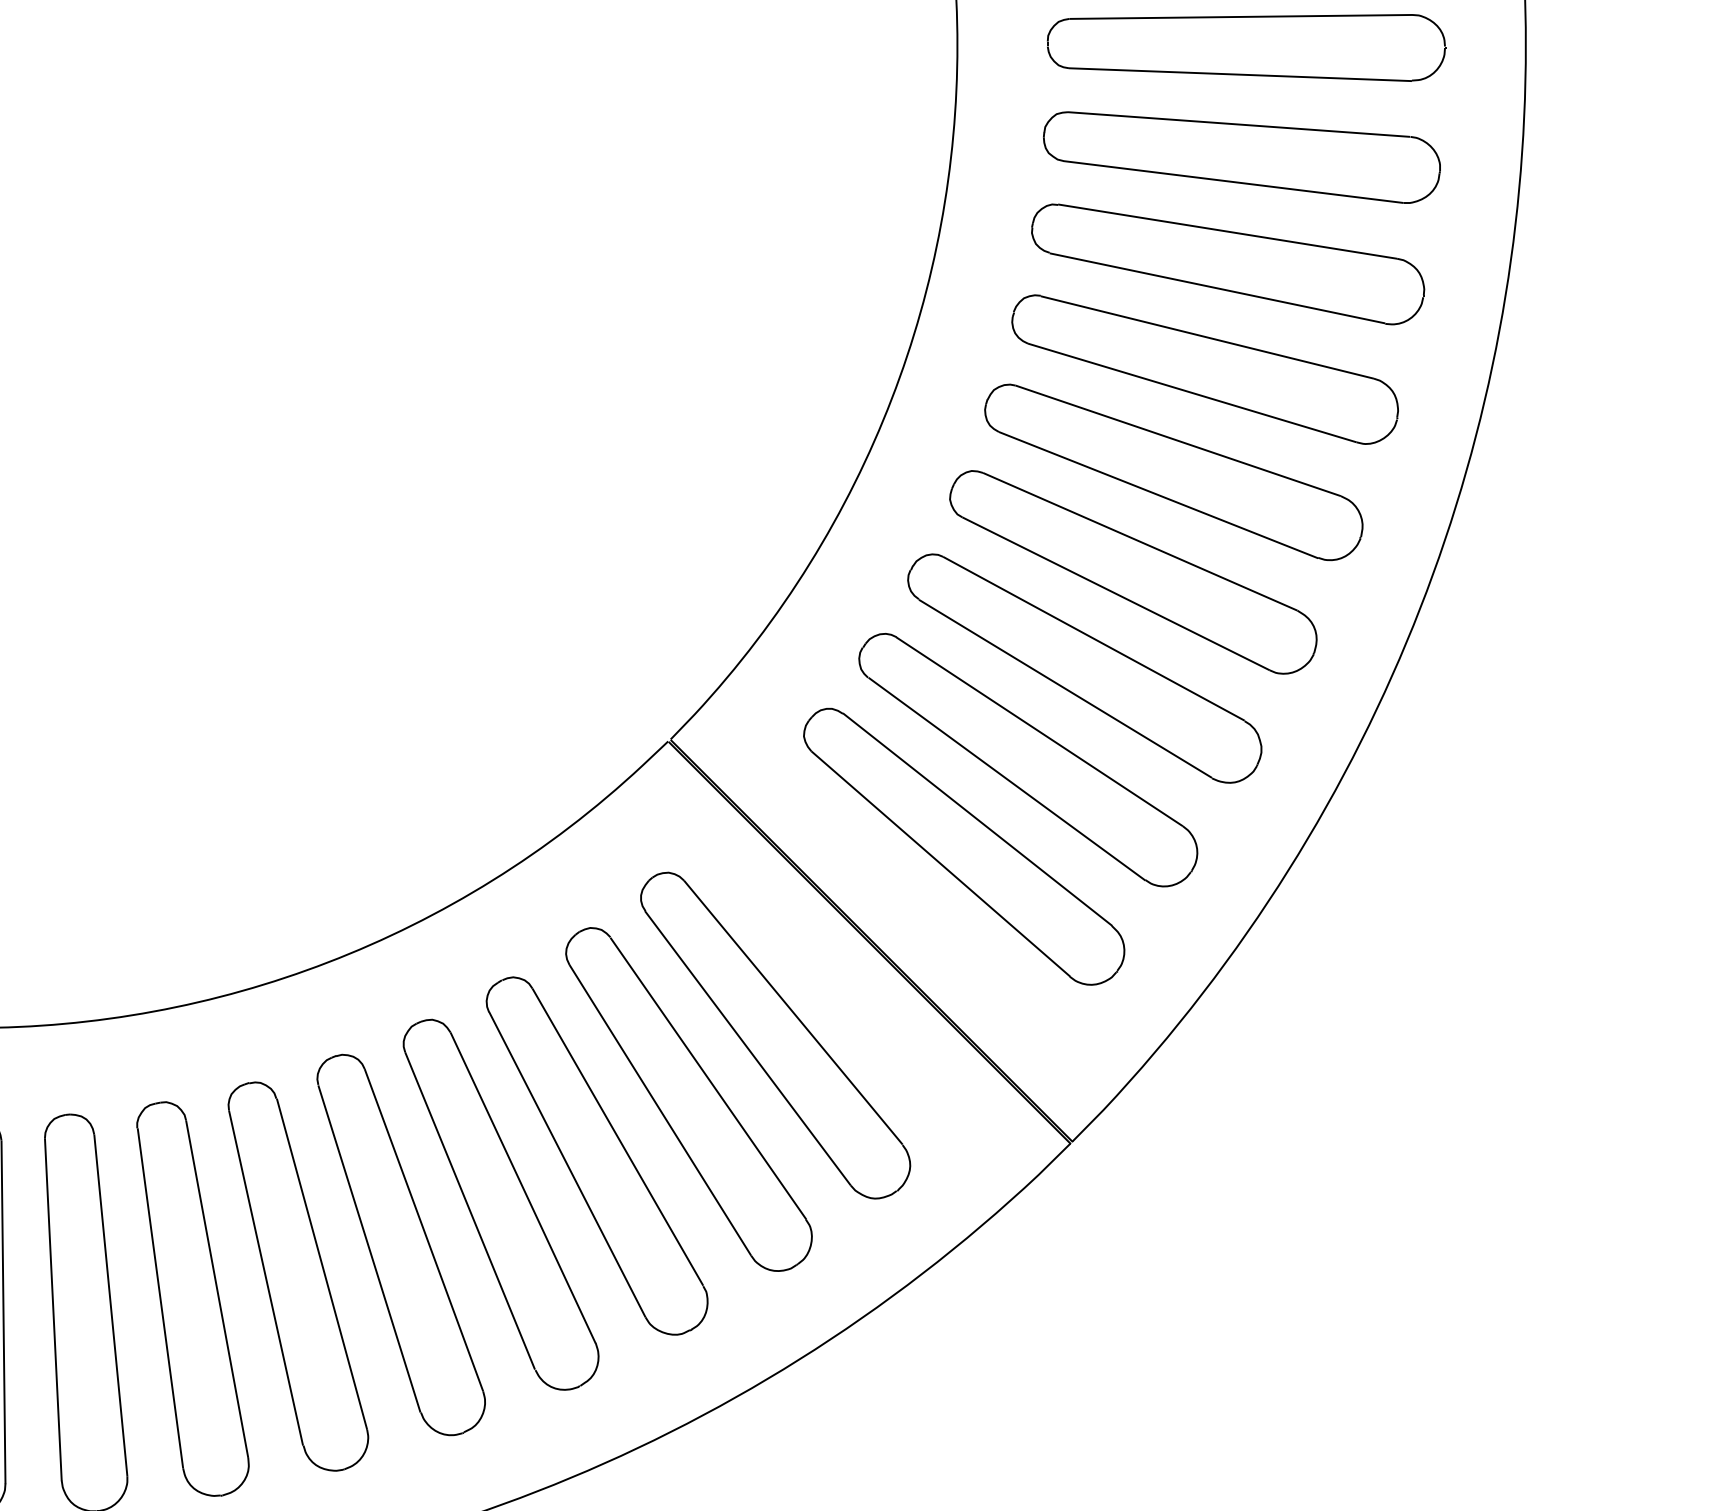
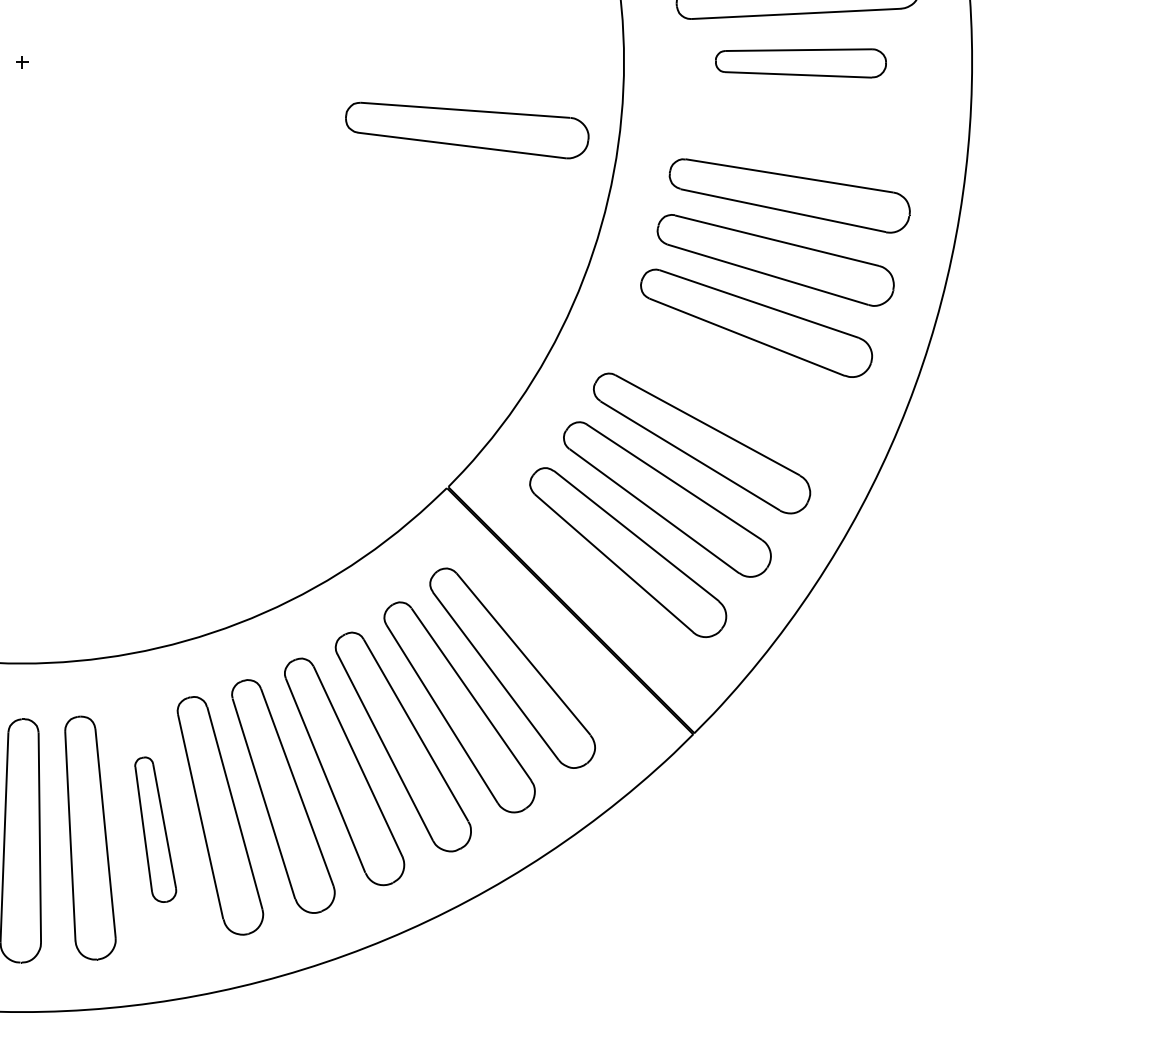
part: (1245, 48) -> (800, 63), size x0.7
part: (1242, 157) -> (467, 130), moved
part: (1132, 572) -> (731, 384), removed
part: (192, 1298) -> (155, 829), size x0.6

